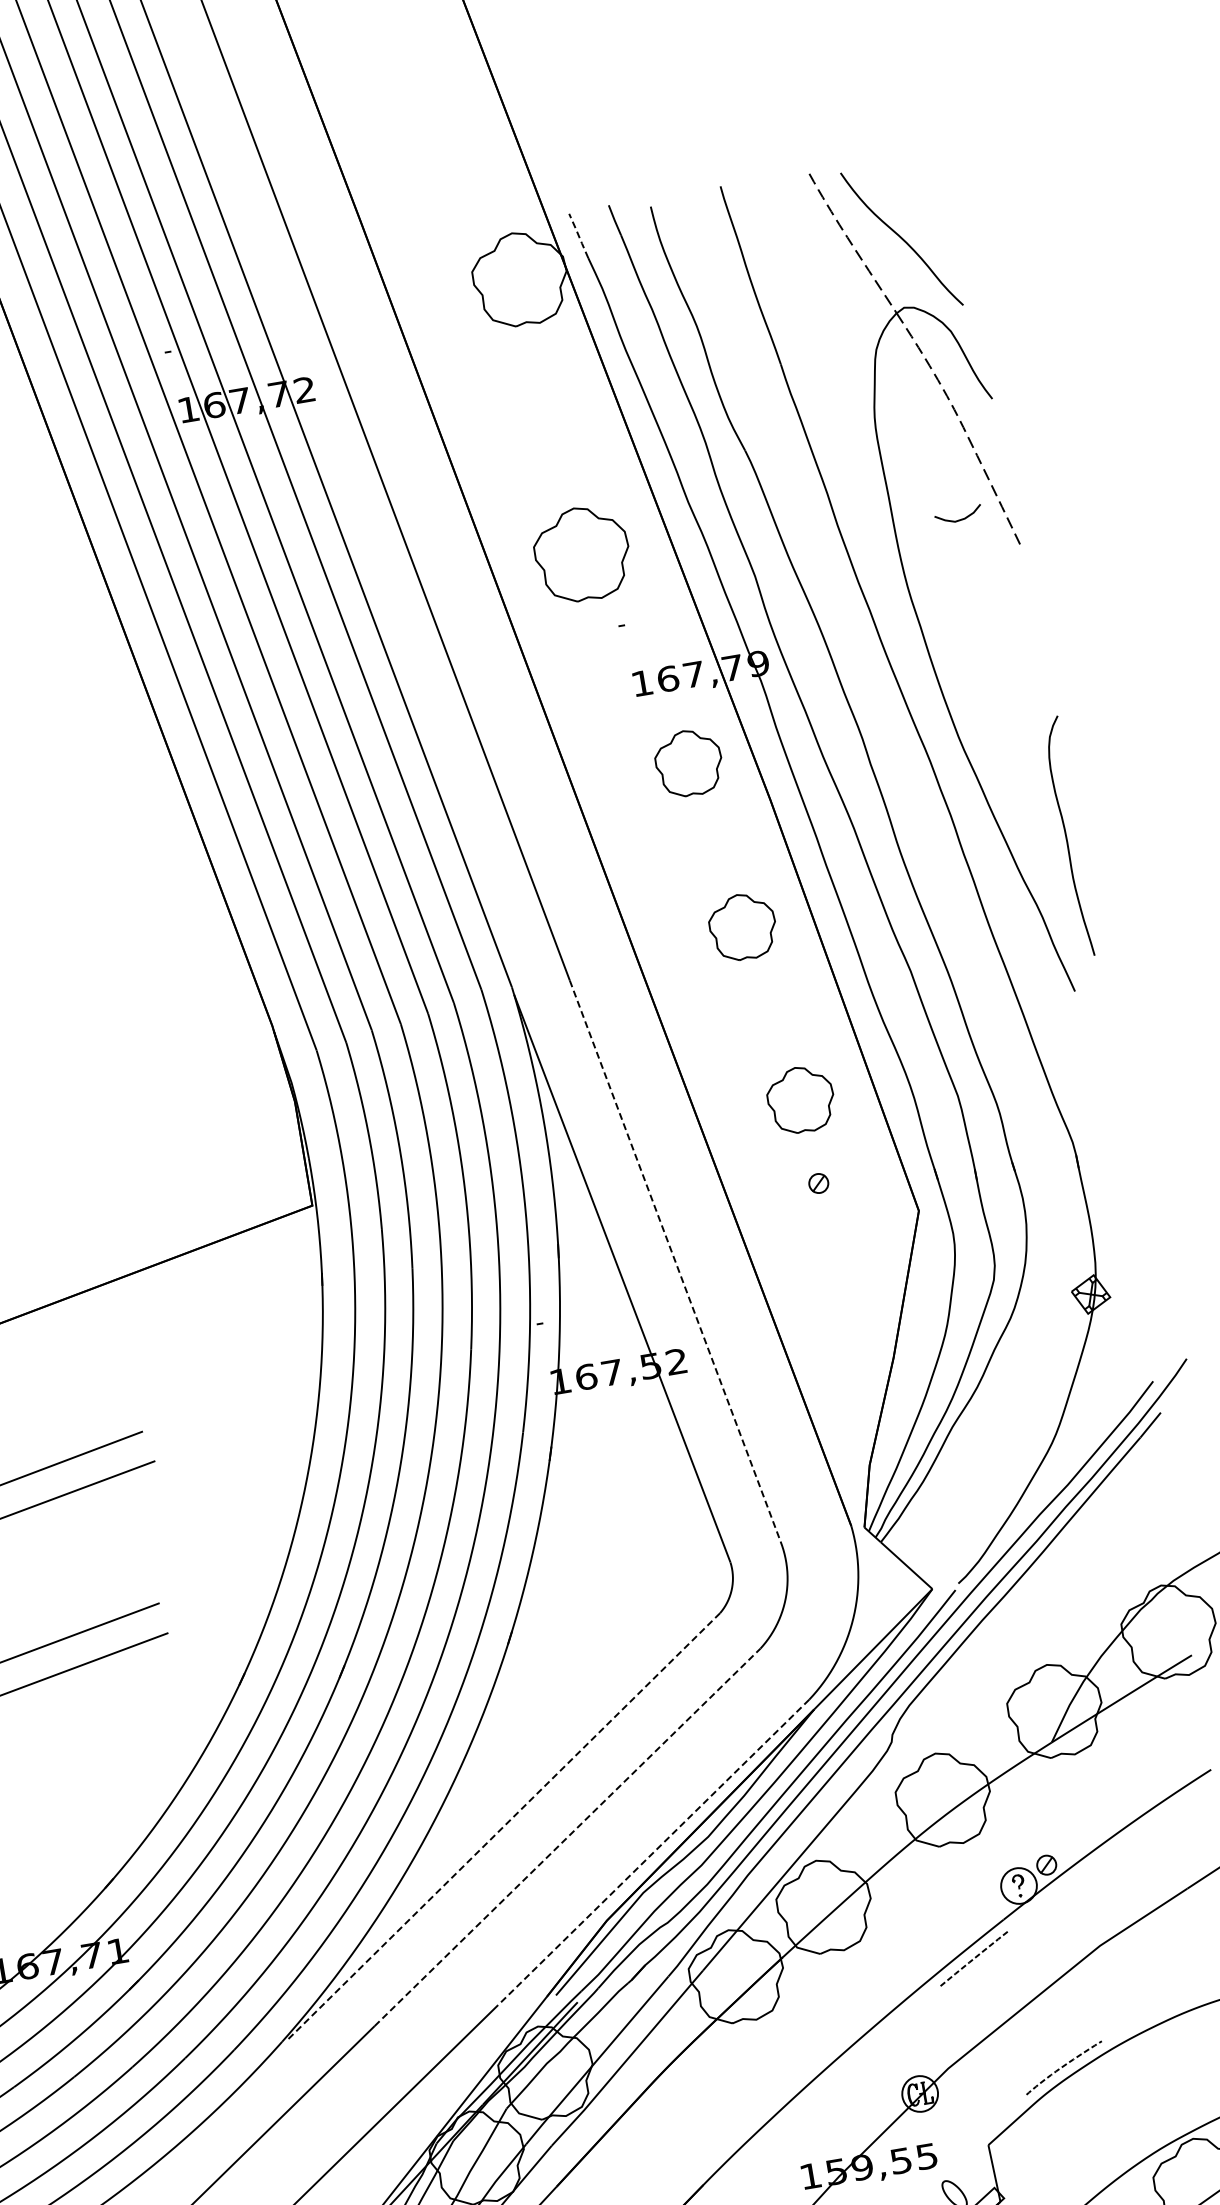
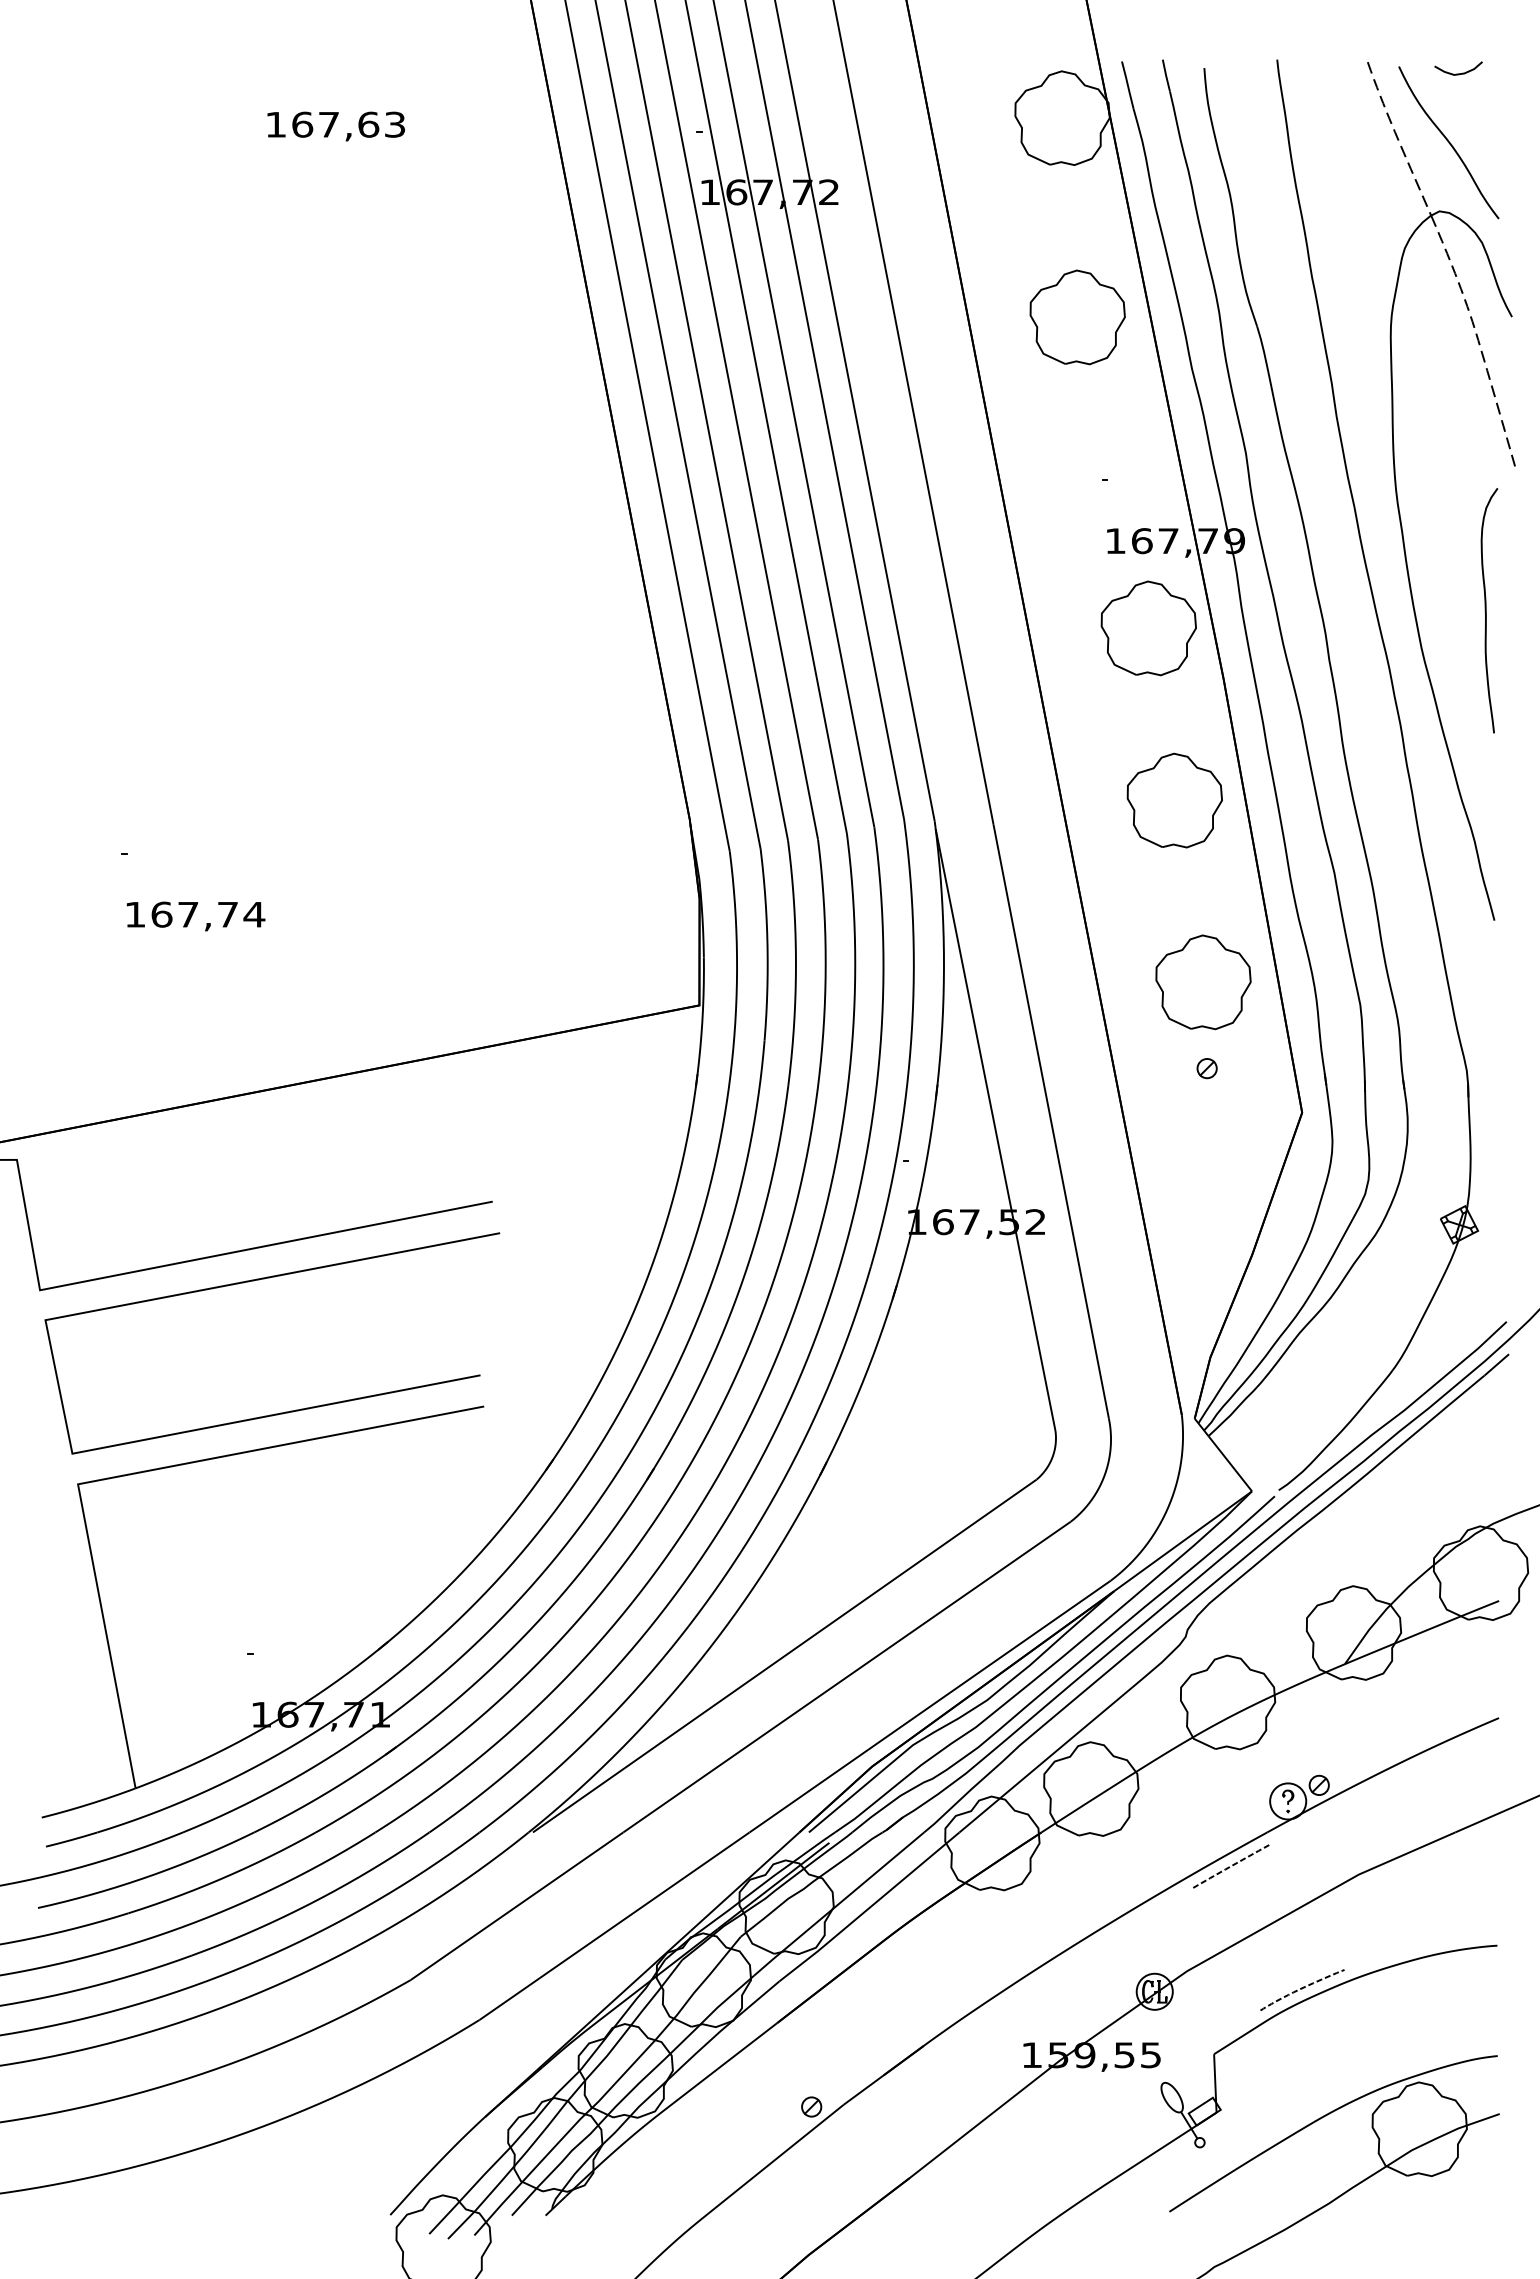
line: (578, 235) -> (1127, 84), dashed -> solid
curve: (959, 519) -> (1458, 73), moved
part: (582, 554) -> (1077, 317), moved
part: (688, 763) -> (1148, 628), size x1.43
curve: (1066, 836) -> (1486, 610), moved
part: (742, 927) -> (1174, 800), size x1.43
part: (800, 1100) -> (1203, 982), size x1.43
line: (675, 1261) -> (1051, 1122), dashed -> solid
line: (503, 1827) -> (784, 1656), dashed -> solid
line: (567, 1836) -> (847, 1676), dashed -> solid
line: (653, 1853) -> (929, 1707), dashed -> solid

